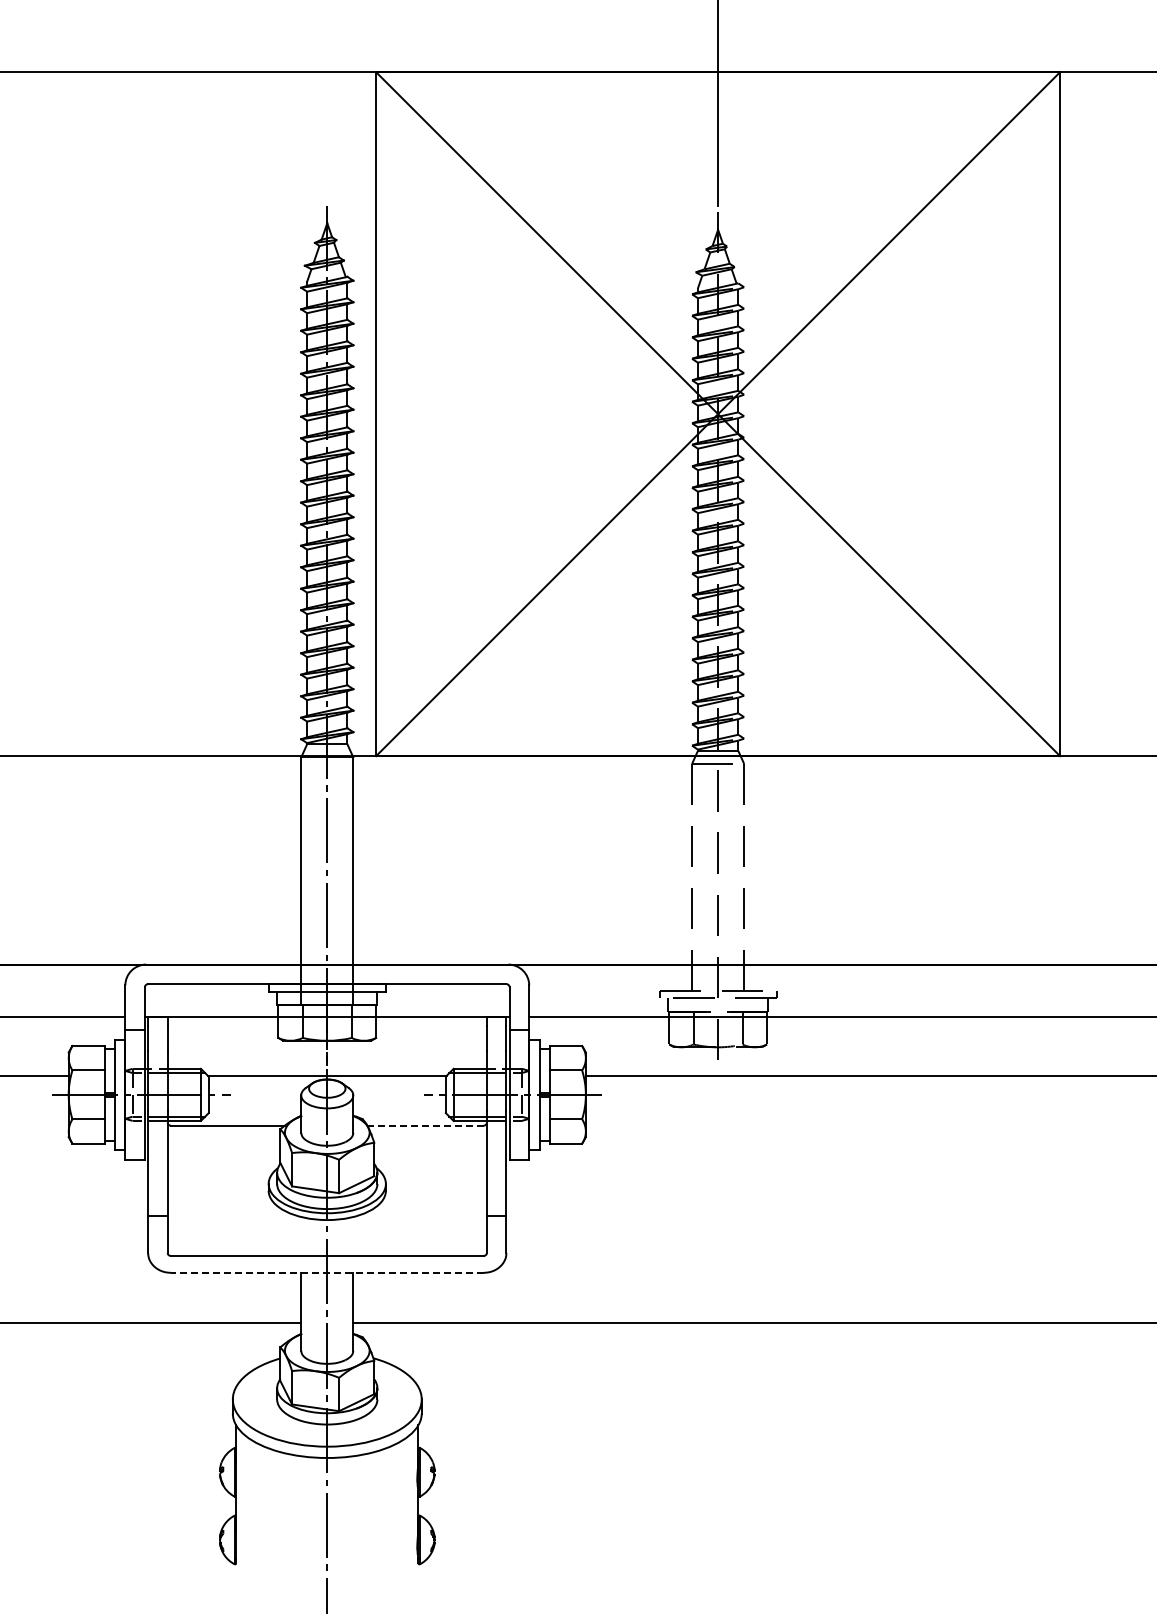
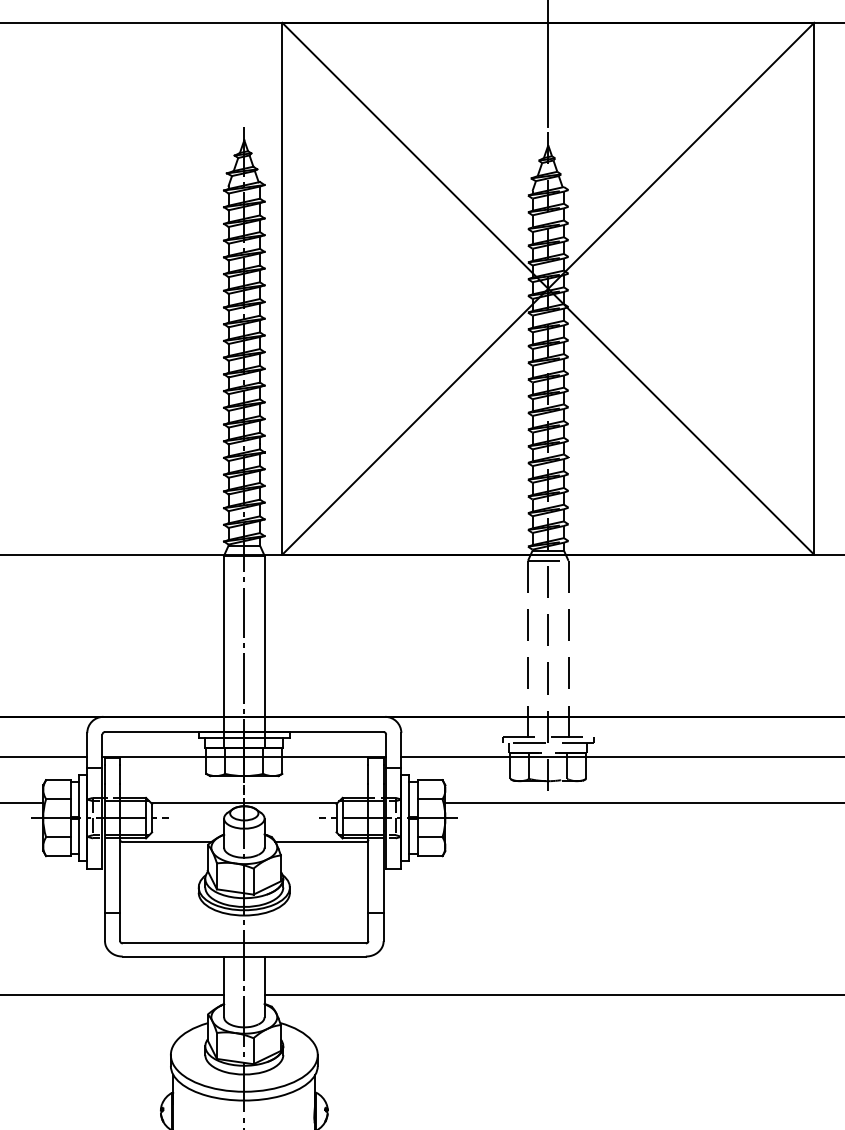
line: (424, 1125) -> (319, 841), dashed -> solid
line: (326, 1272) -> (243, 956), dashed -> solid

